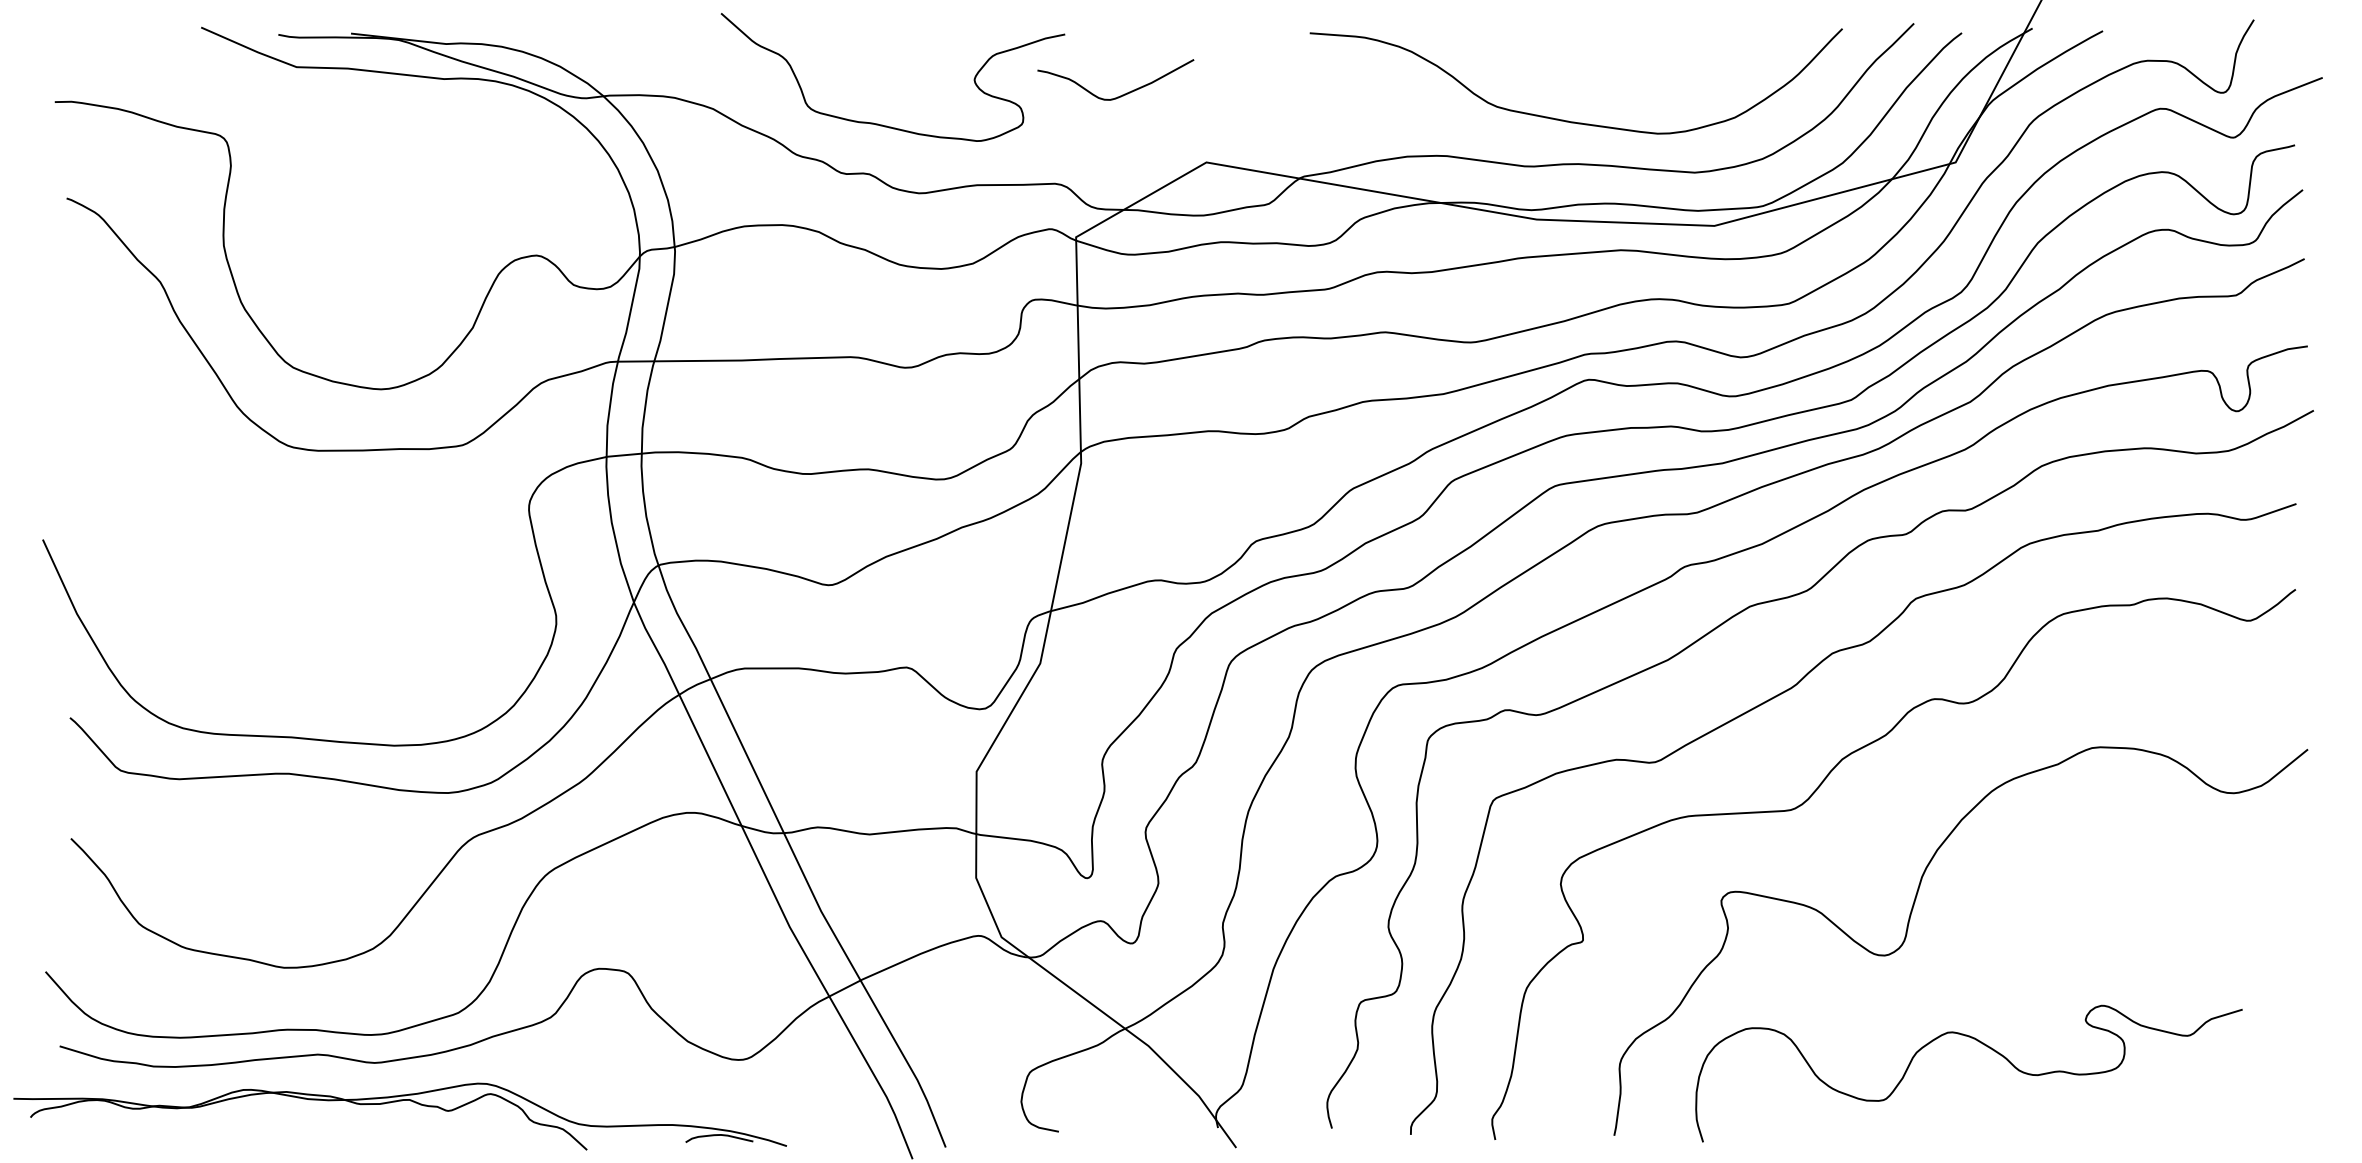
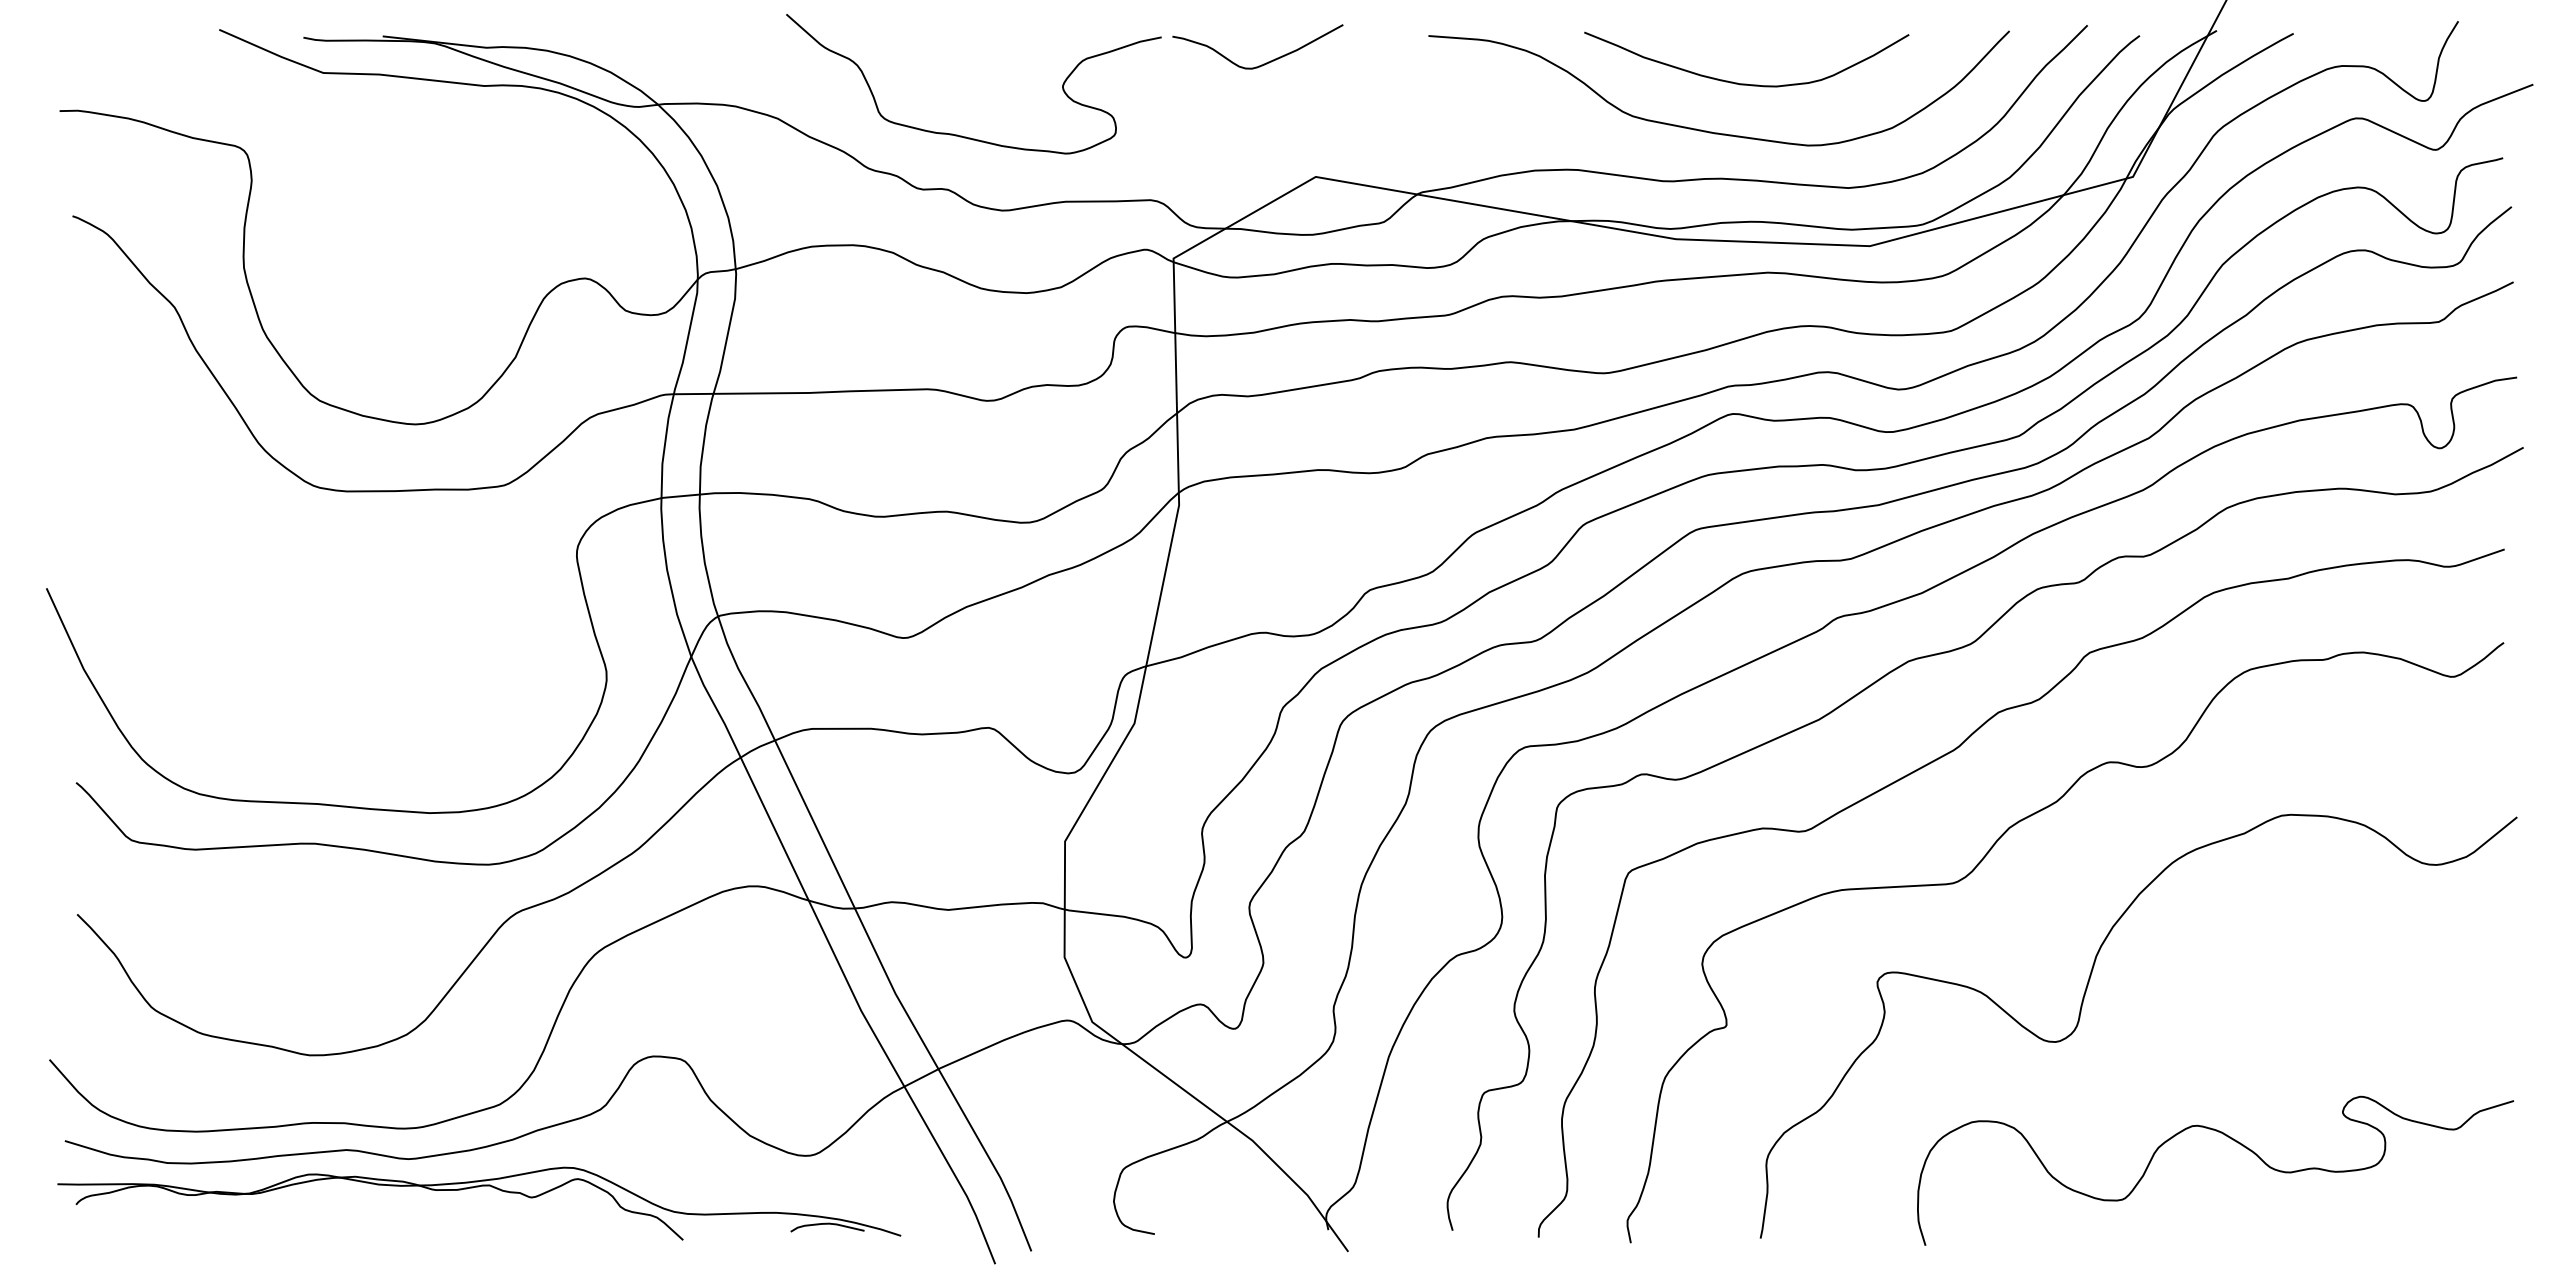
curve: (1601, 76) -> (1746, 83), added
curve: (1120, 95) -> (1263, 63), moved
curve: (1986, 1046) -> (2234, 1141), moved
part: (399, 1101) -> (478, 1187), moved

